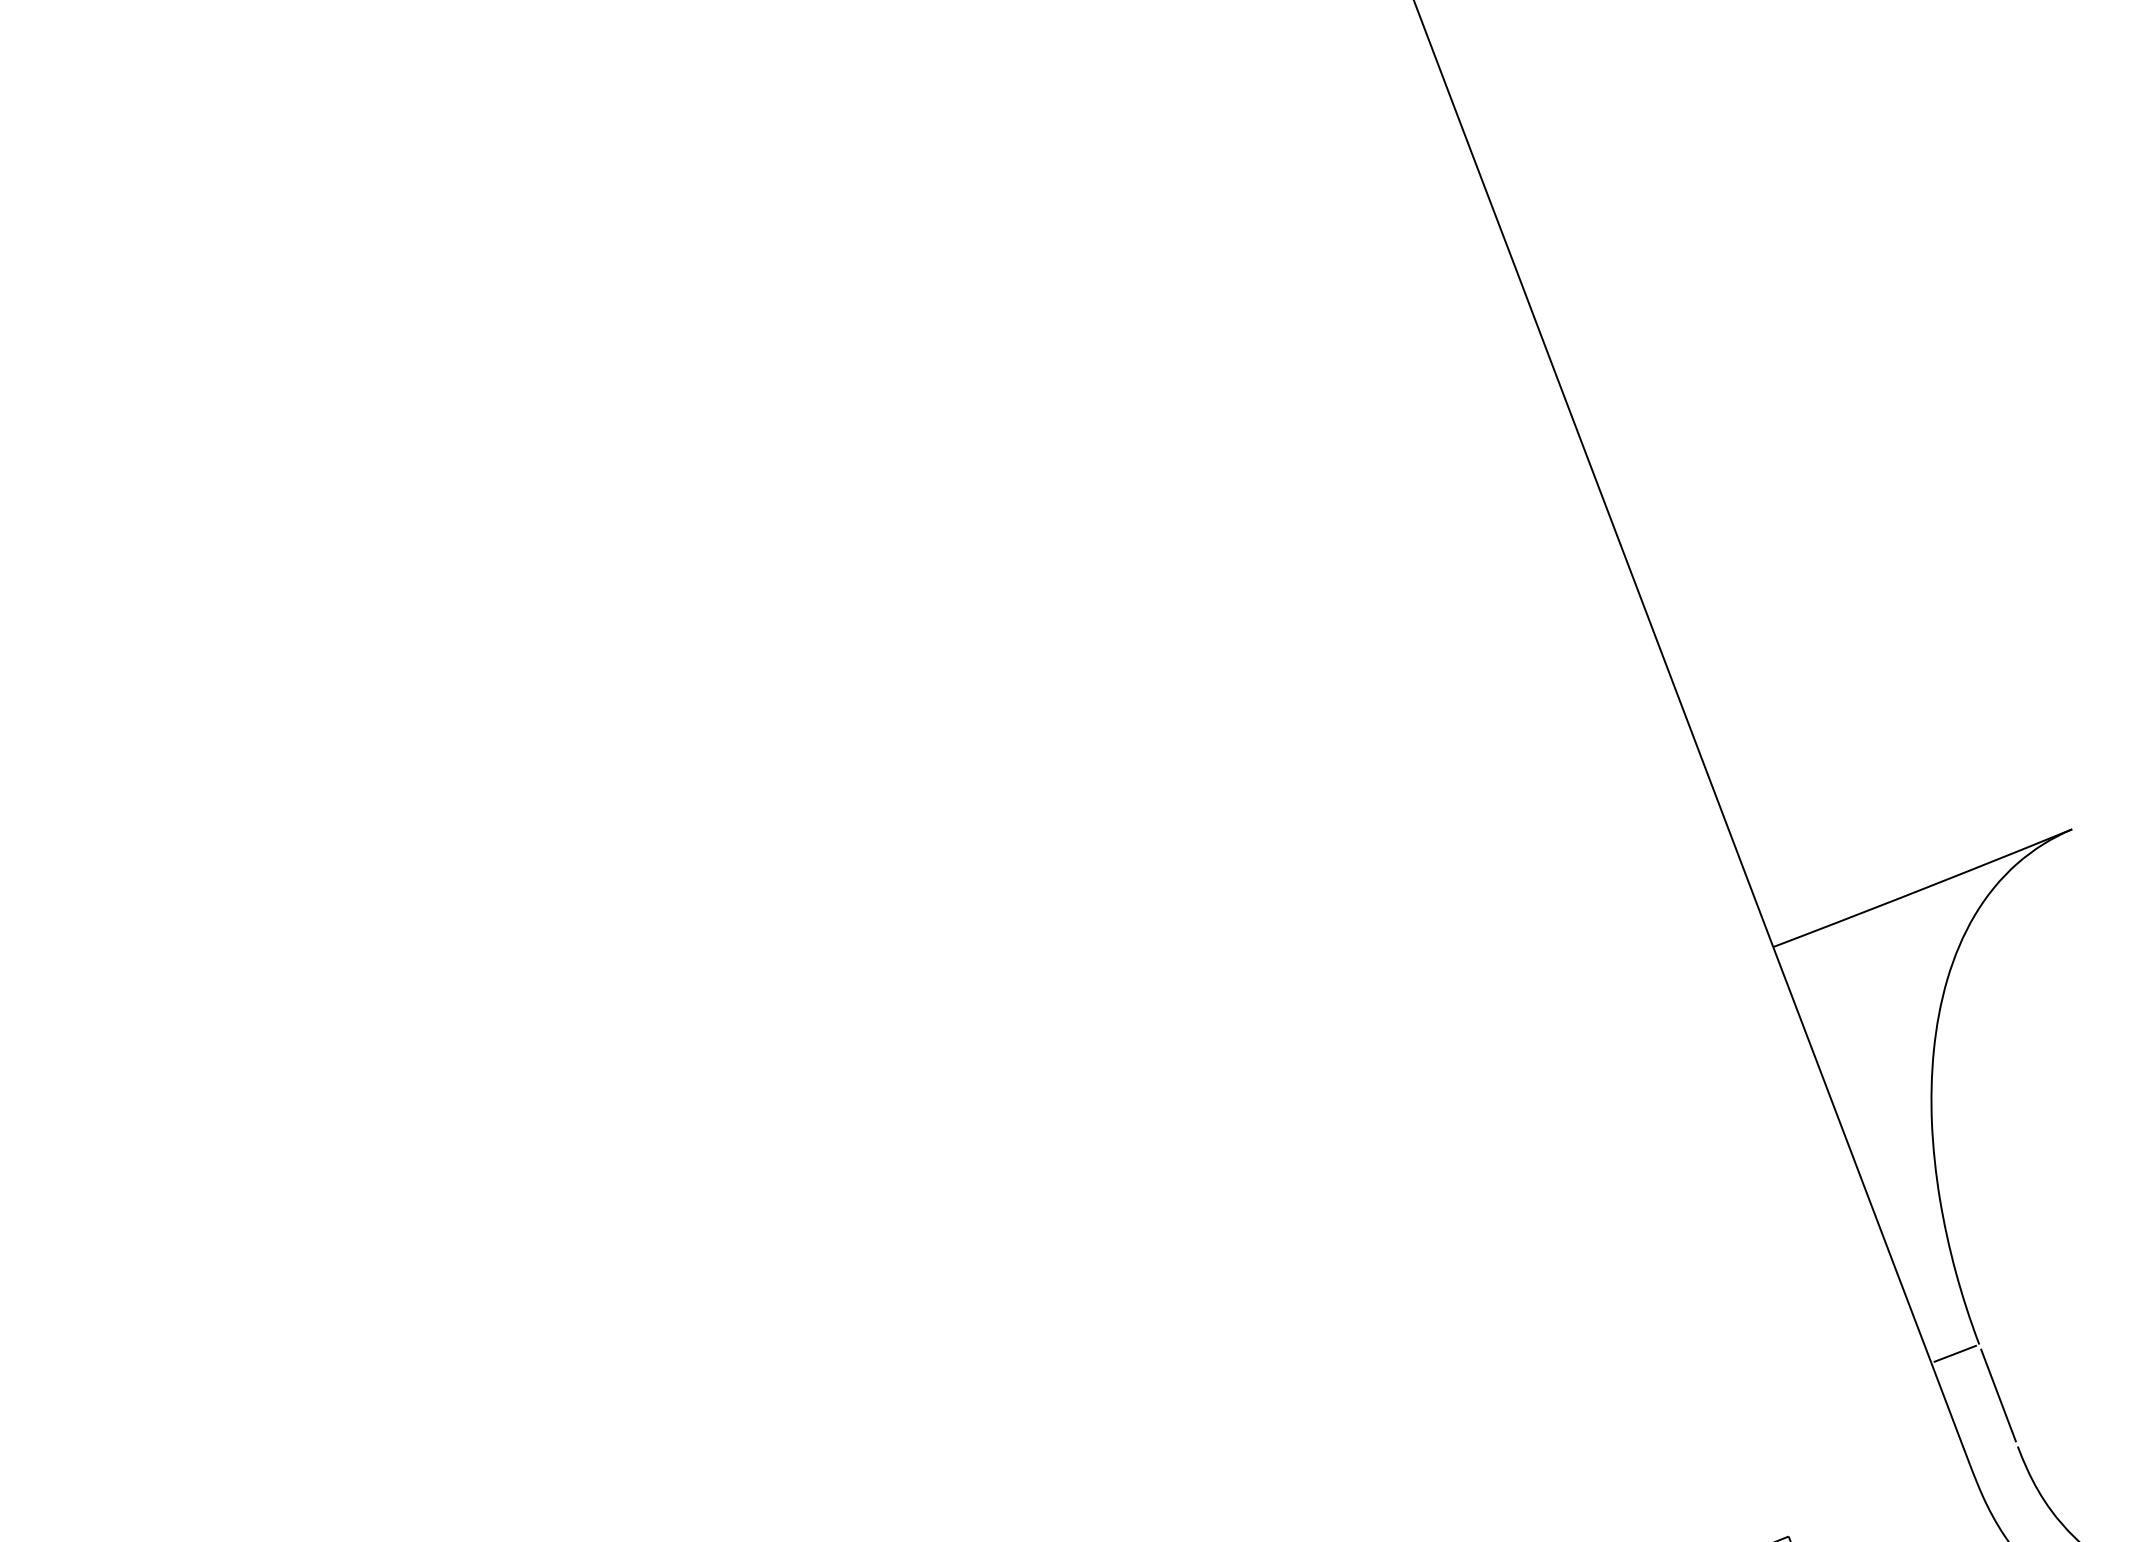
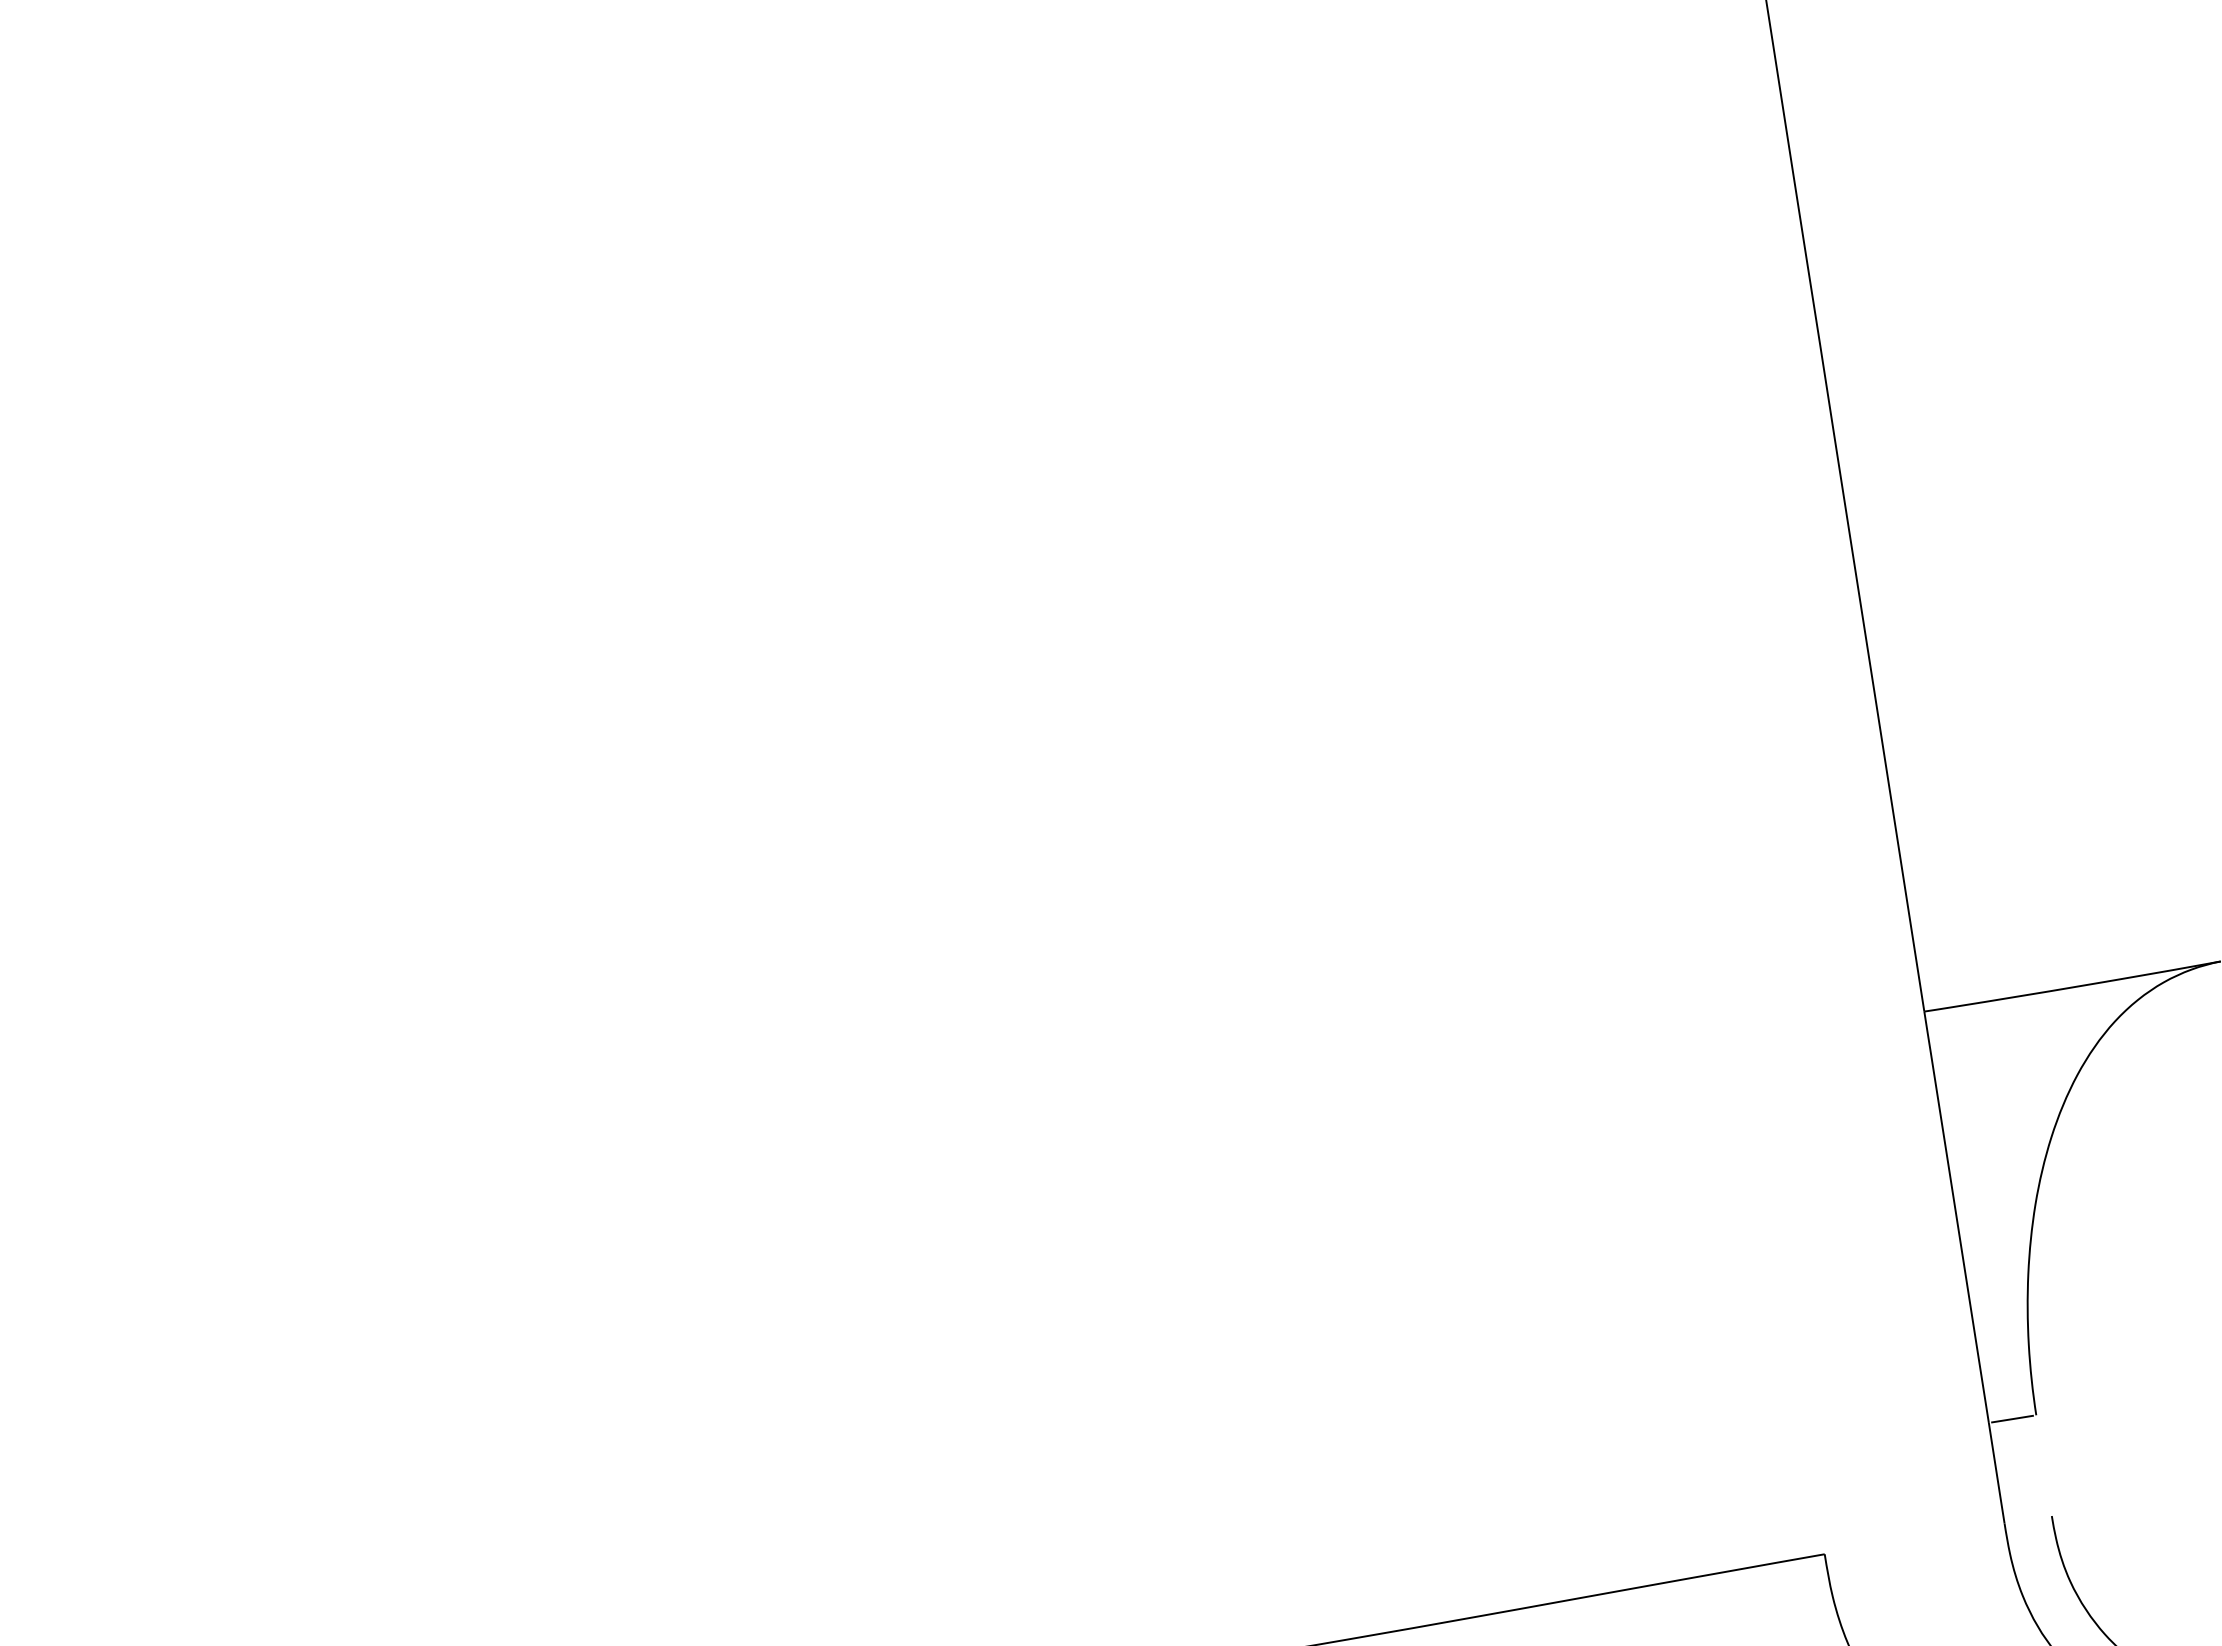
line: (1998, 1395) -> (2044, 1465), removed

